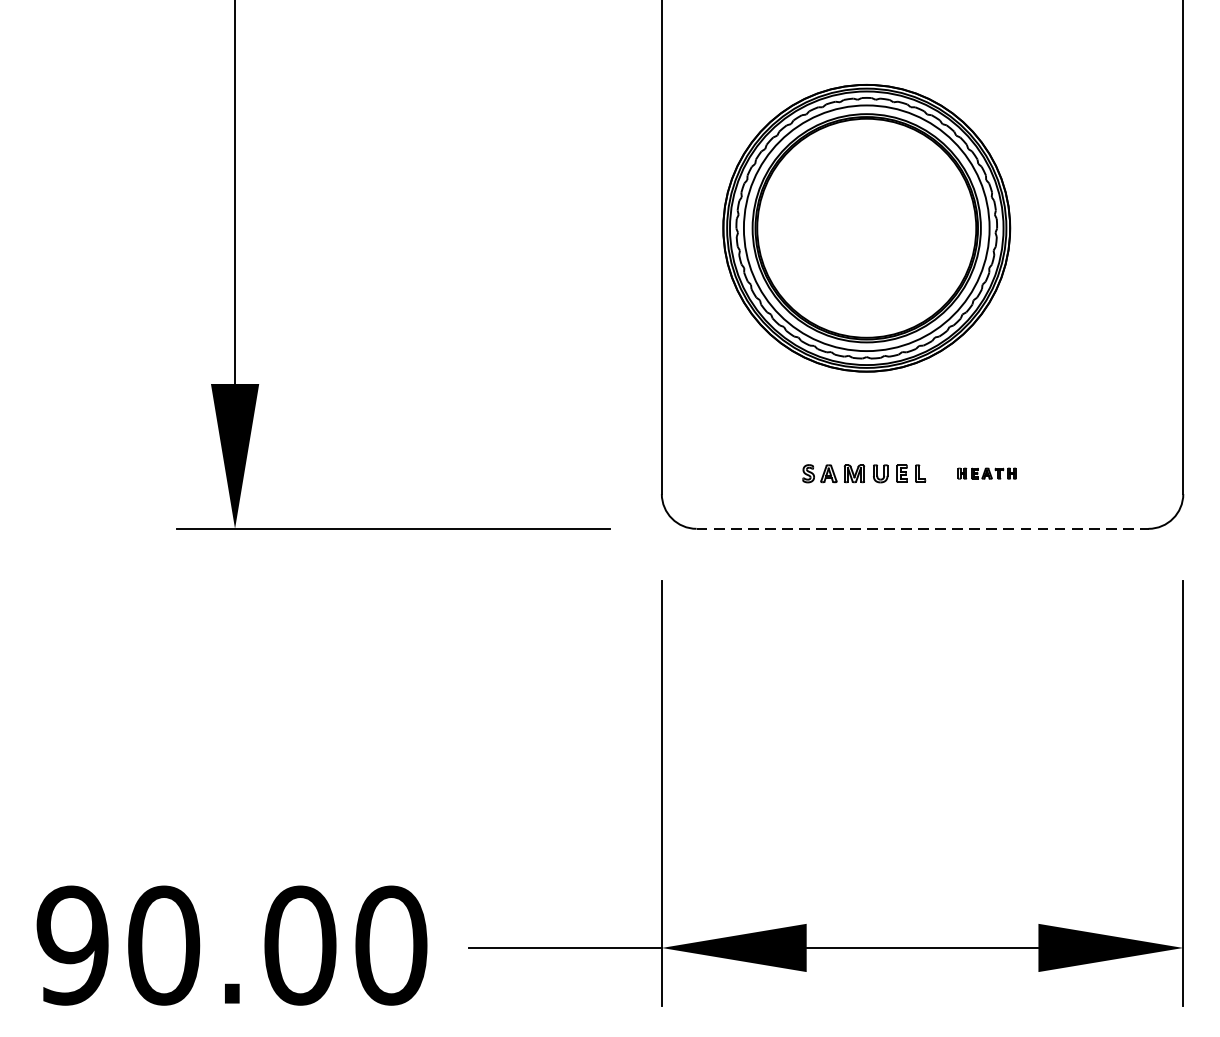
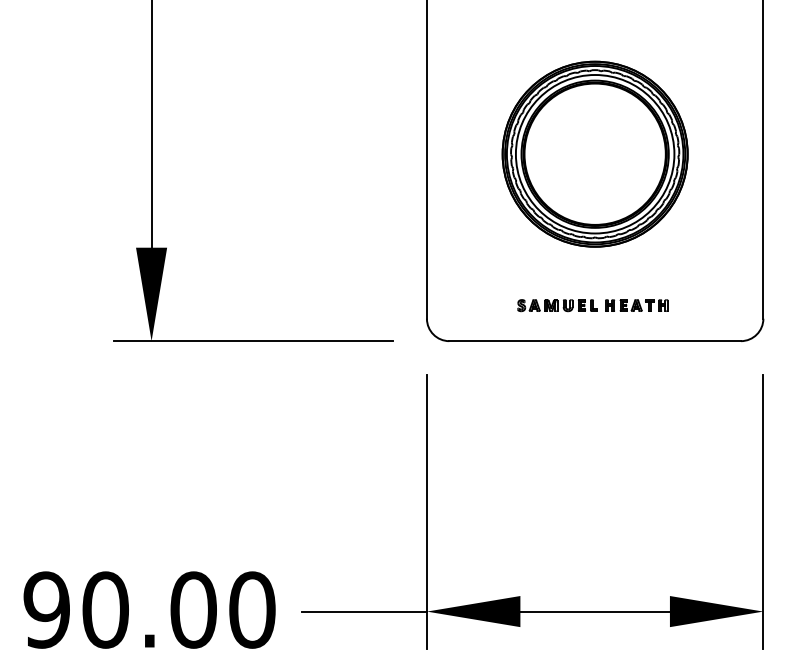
part: (865, 227) -> (594, 153), moved
part: (986, 473) -> (636, 305), size x1.67
line: (923, 529) -> (595, 341), dashed -> solid

